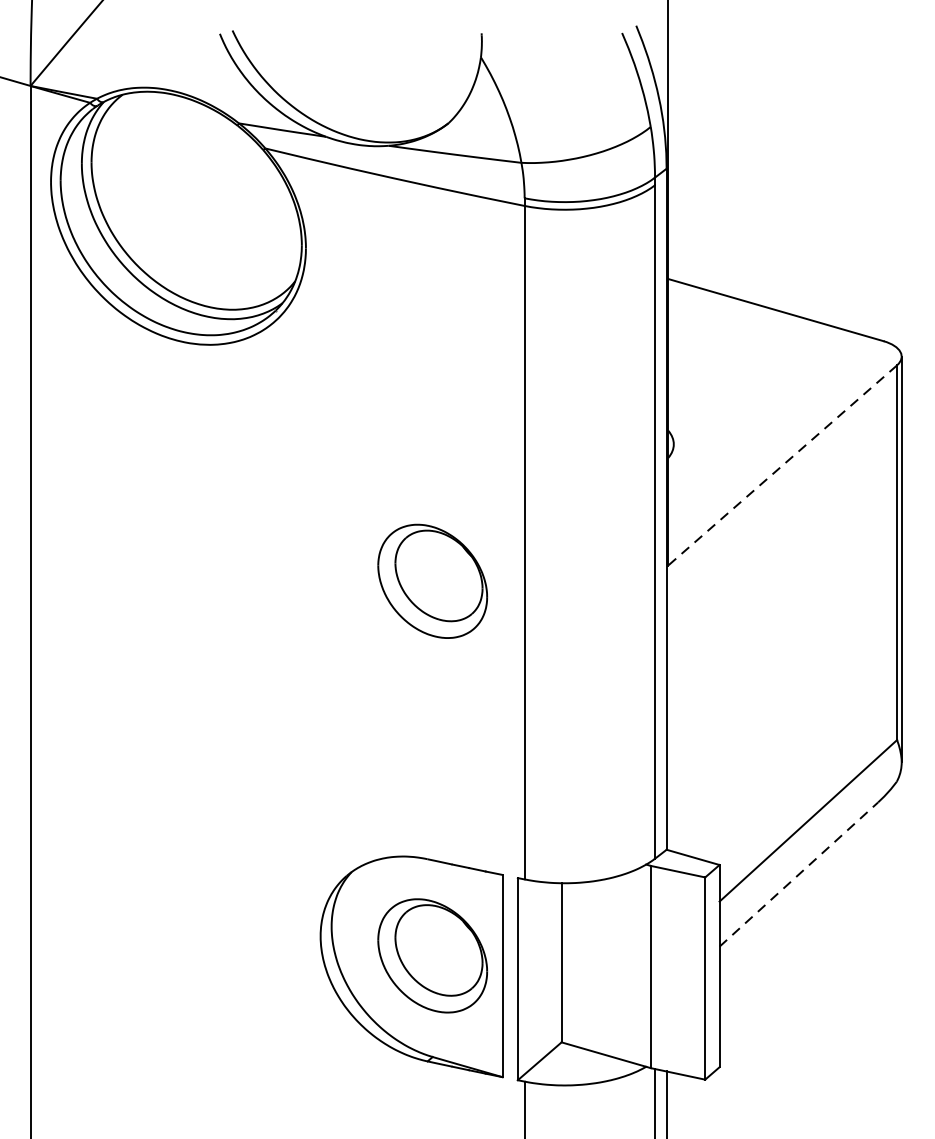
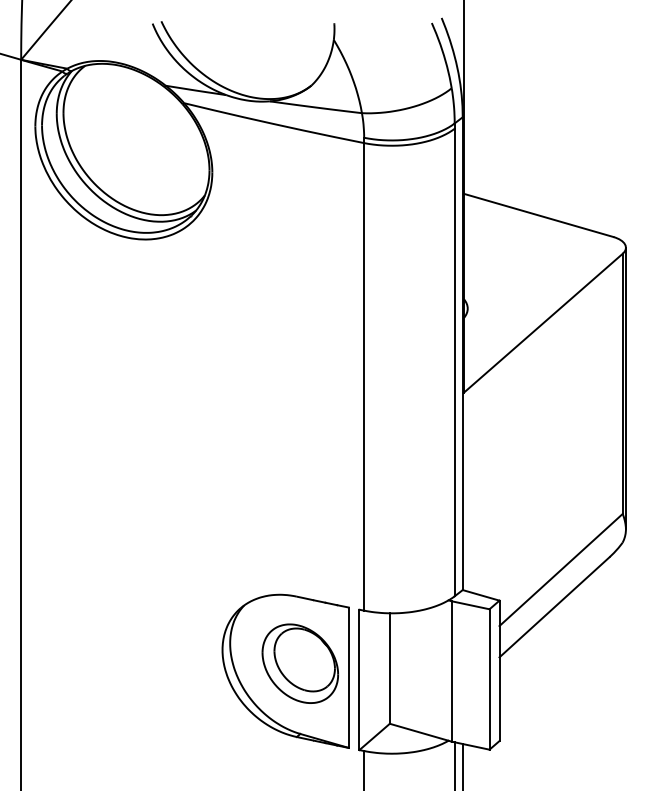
line: (782, 465) -> (543, 323), dashed -> solid
part: (431, 581) -> (299, 403), removed
line: (798, 873) -> (554, 606), dashed -> solid

